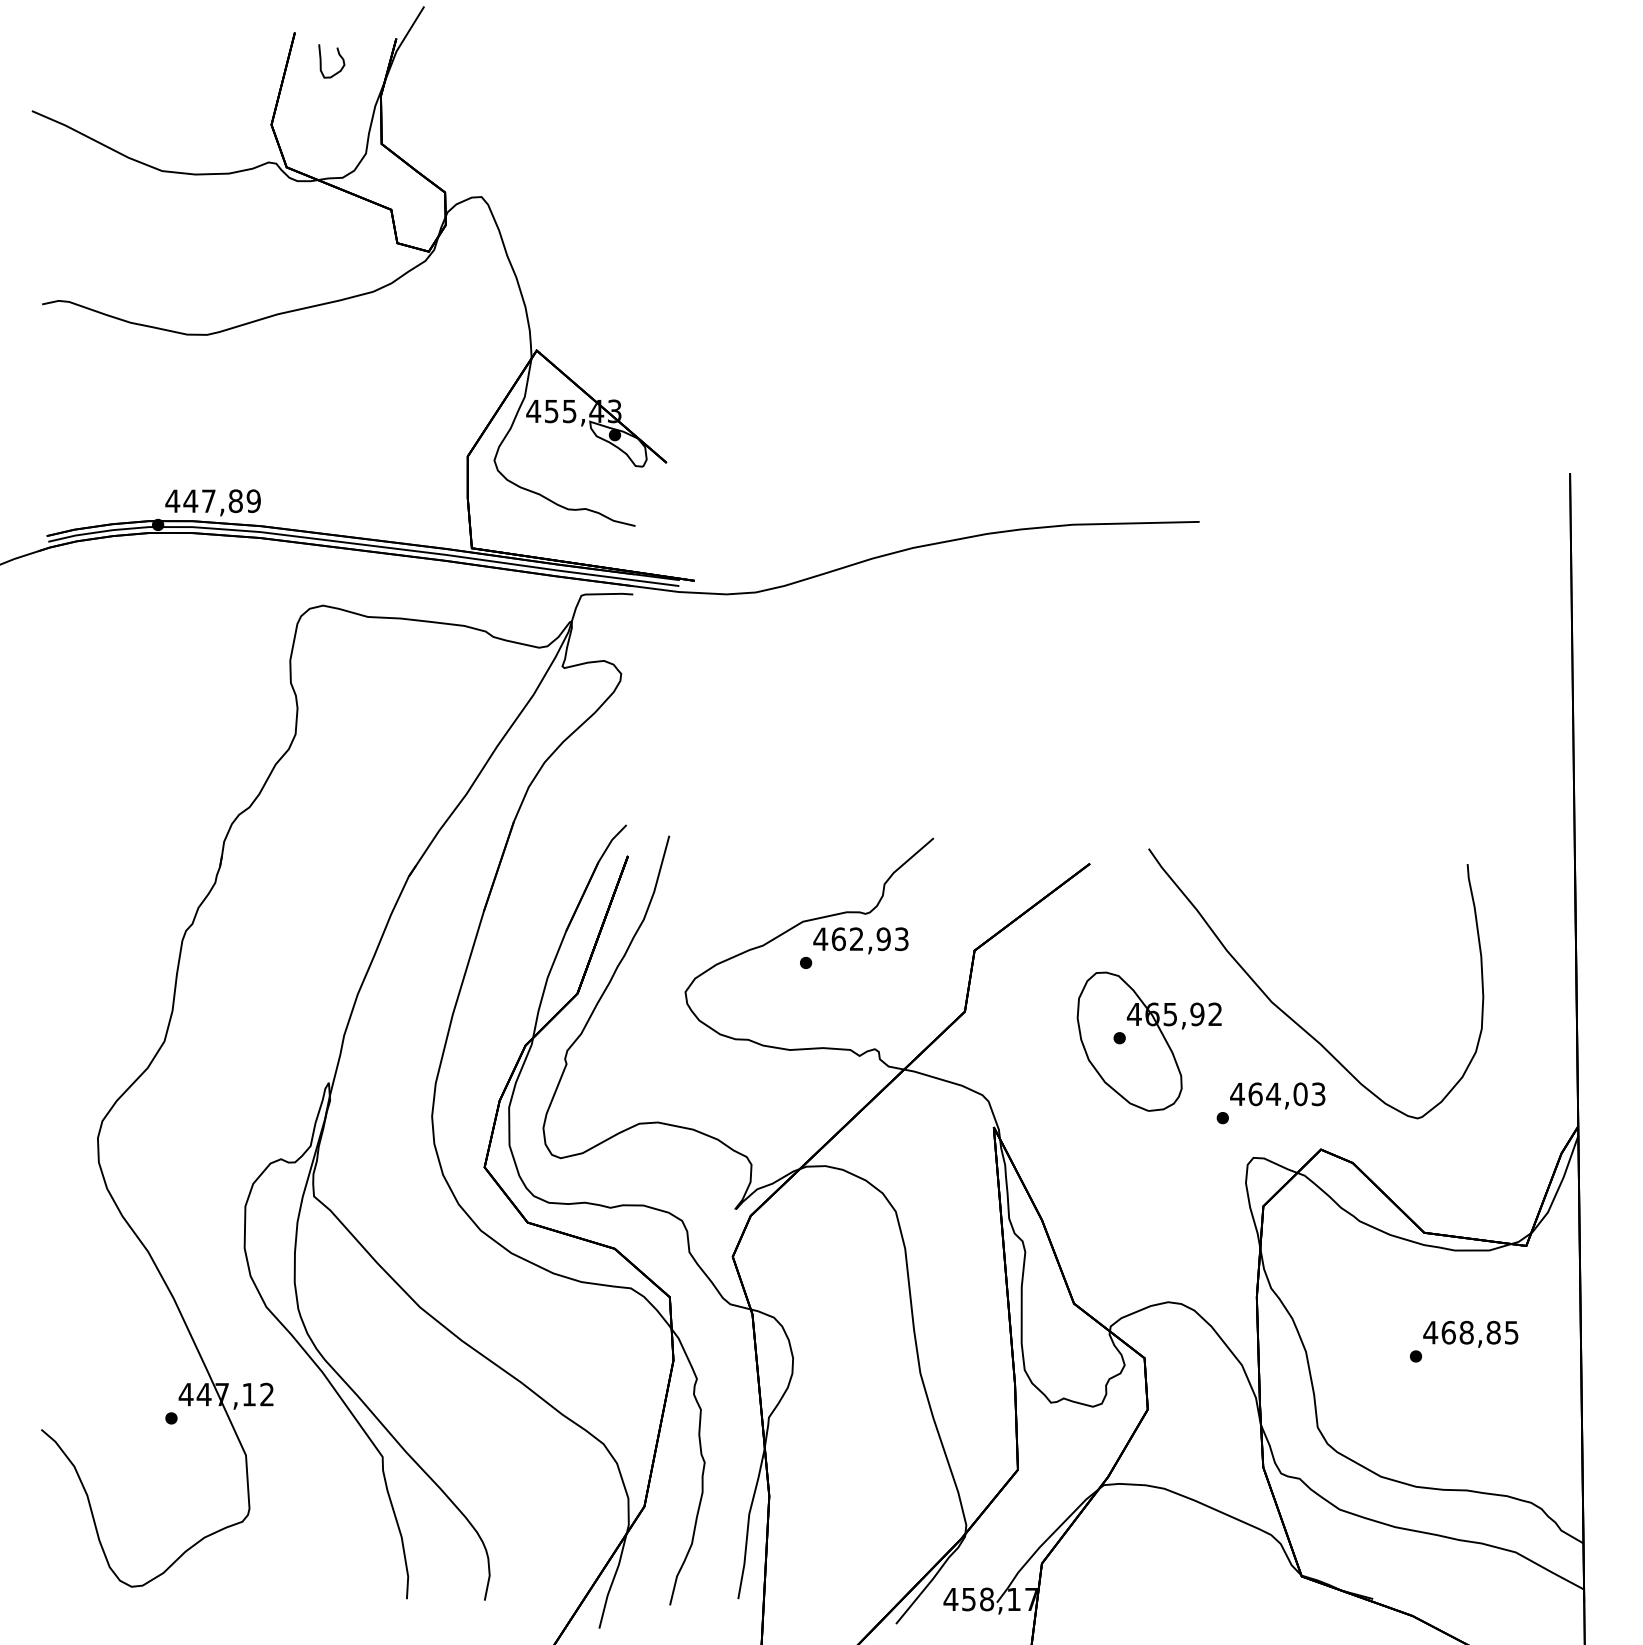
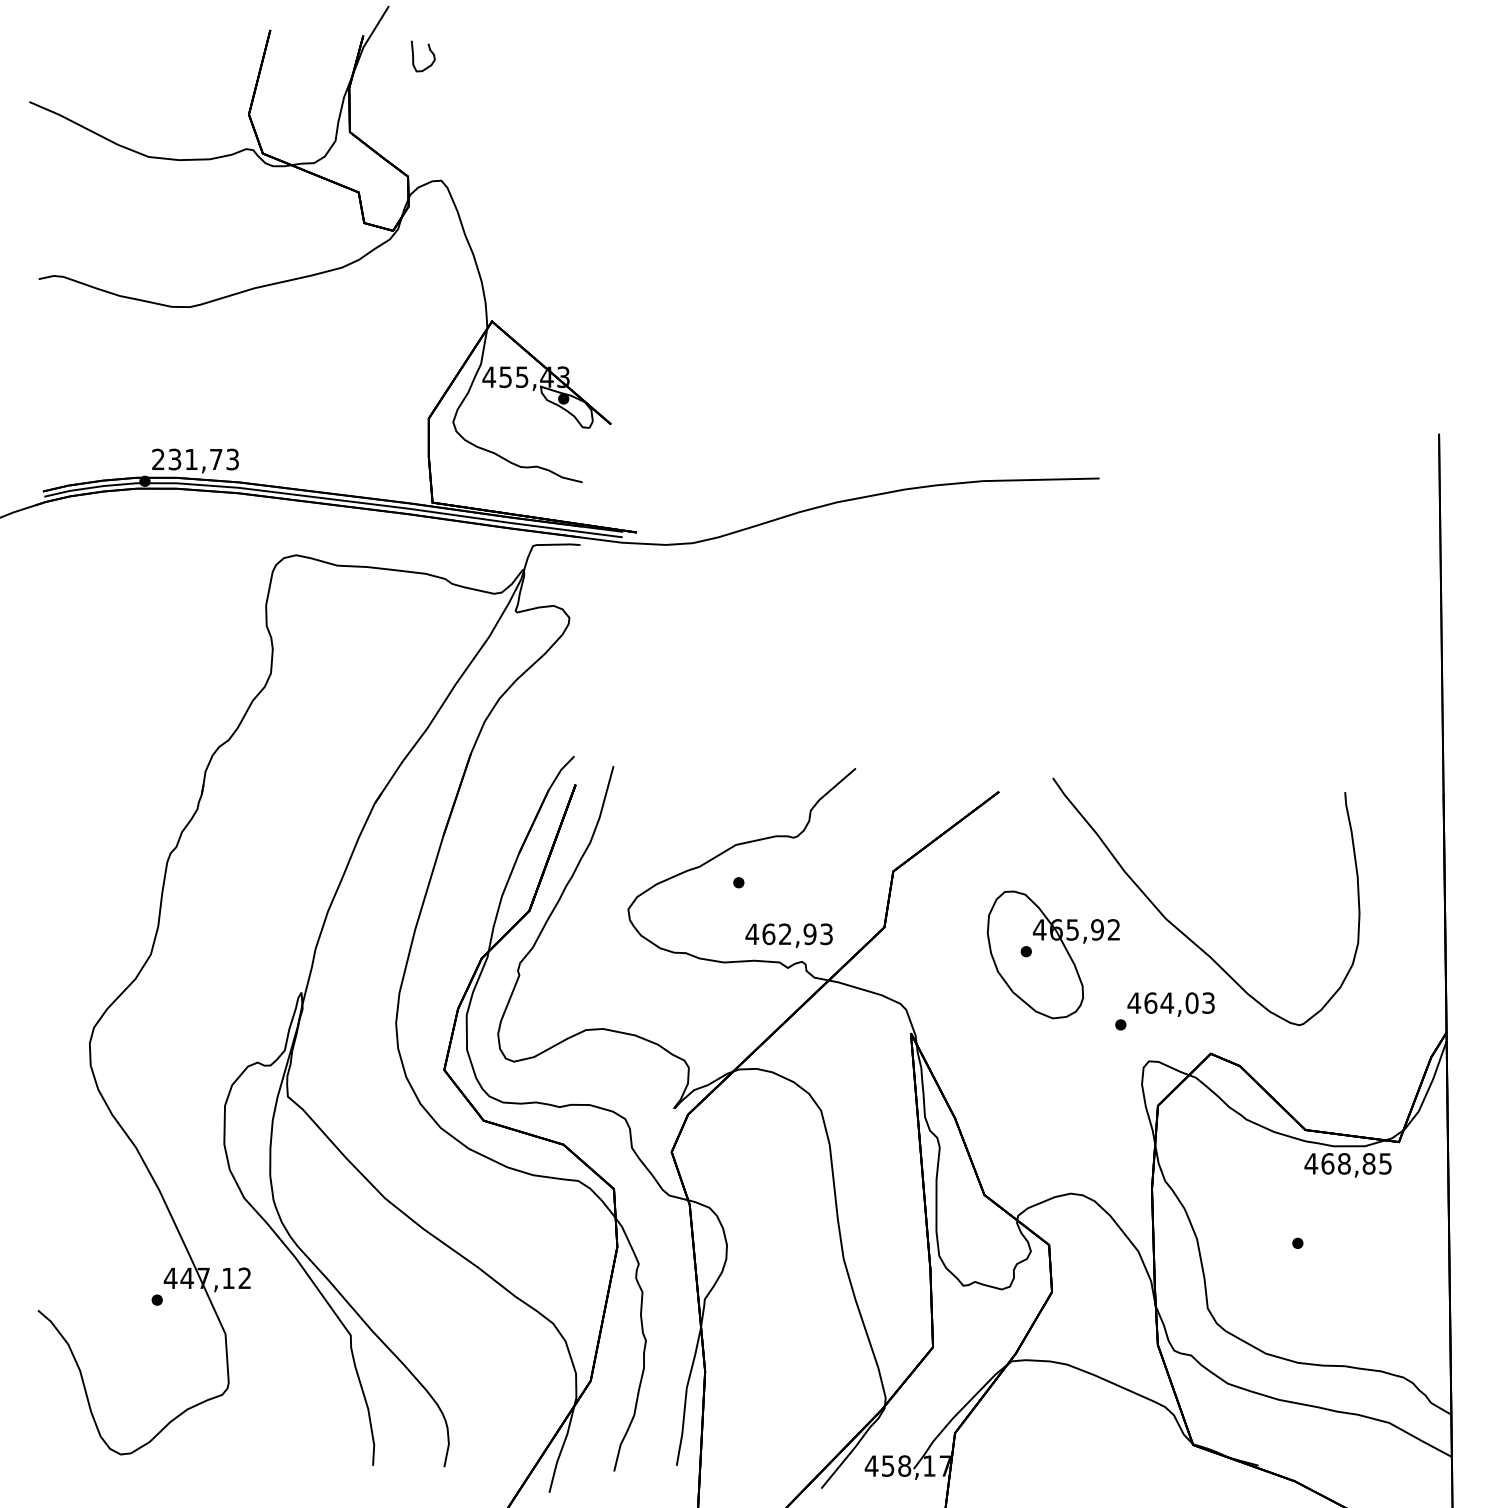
part: (339, 56) -> (430, 51), moved
text: (212, 501) -> (194, 459), 447,89 -> 231,73
text: (860, 940) -> (788, 935), moved
text: (1470, 1333) -> (1347, 1164), moved

